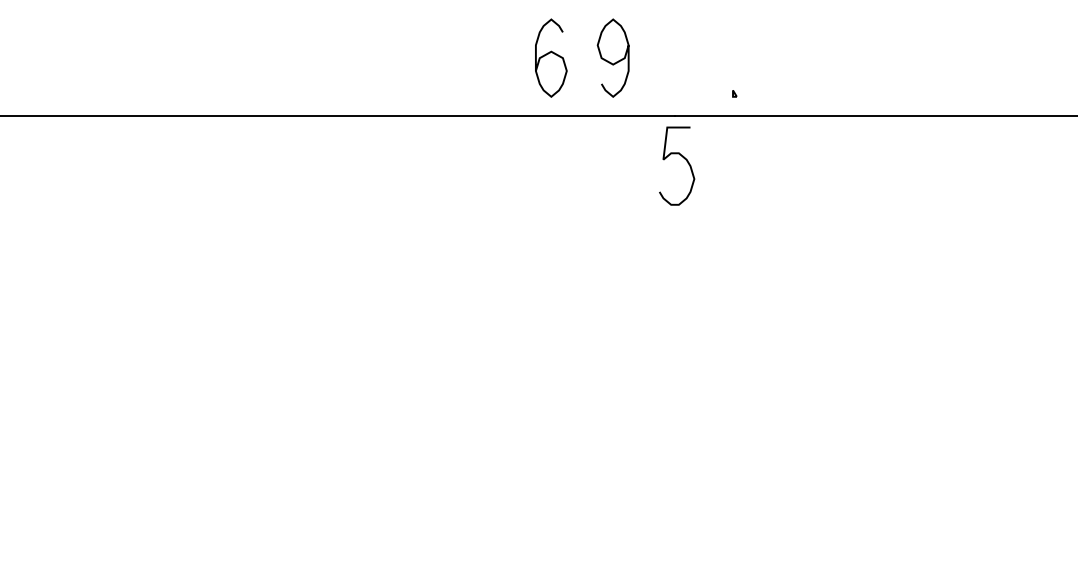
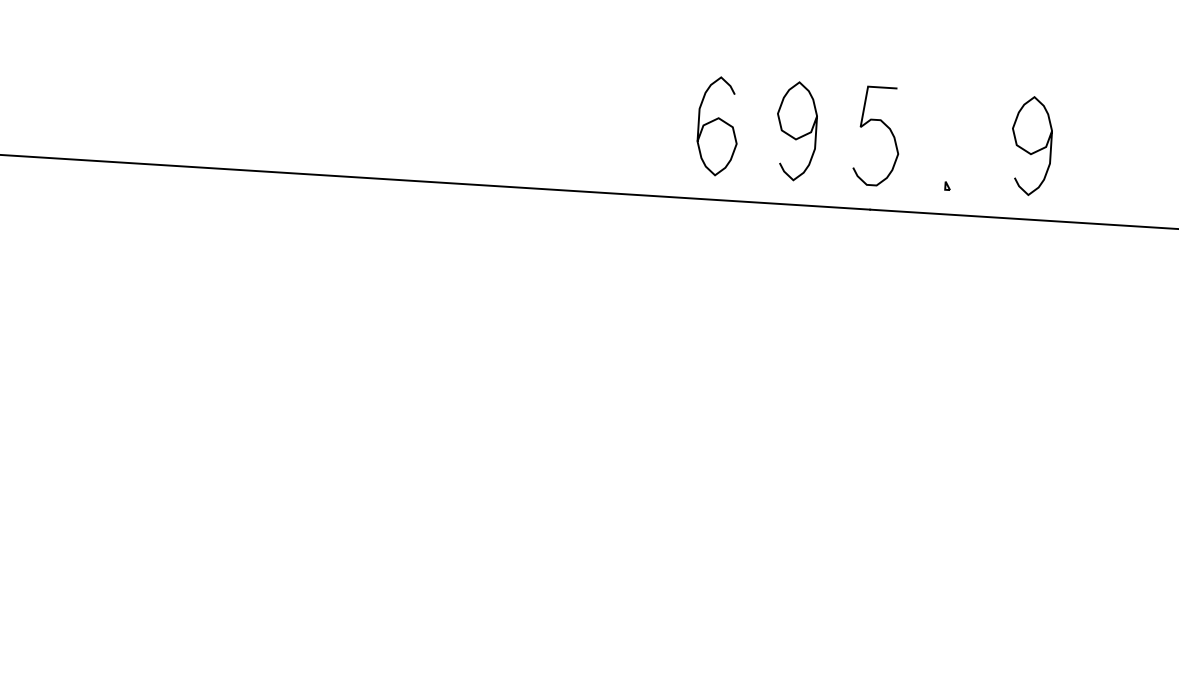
curve: (795, 61) -> (1027, 150), added
curve: (683, 158) -> (886, 127), moved

